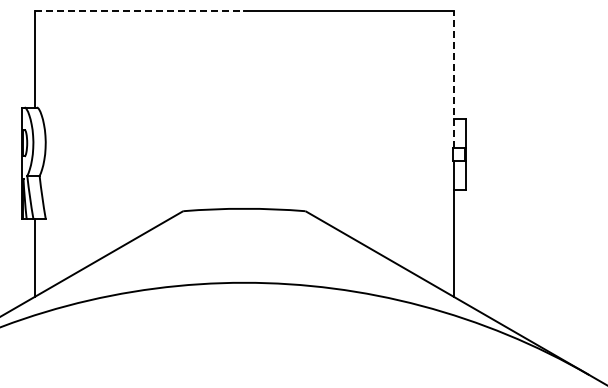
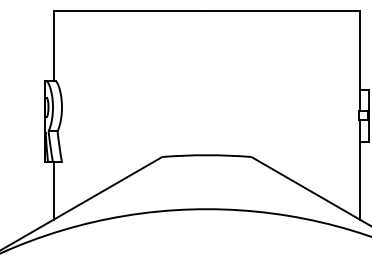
line: (139, 11) -> (130, 11), dashed -> solid
line: (454, 79) -> (360, 60), dashed -> solid

